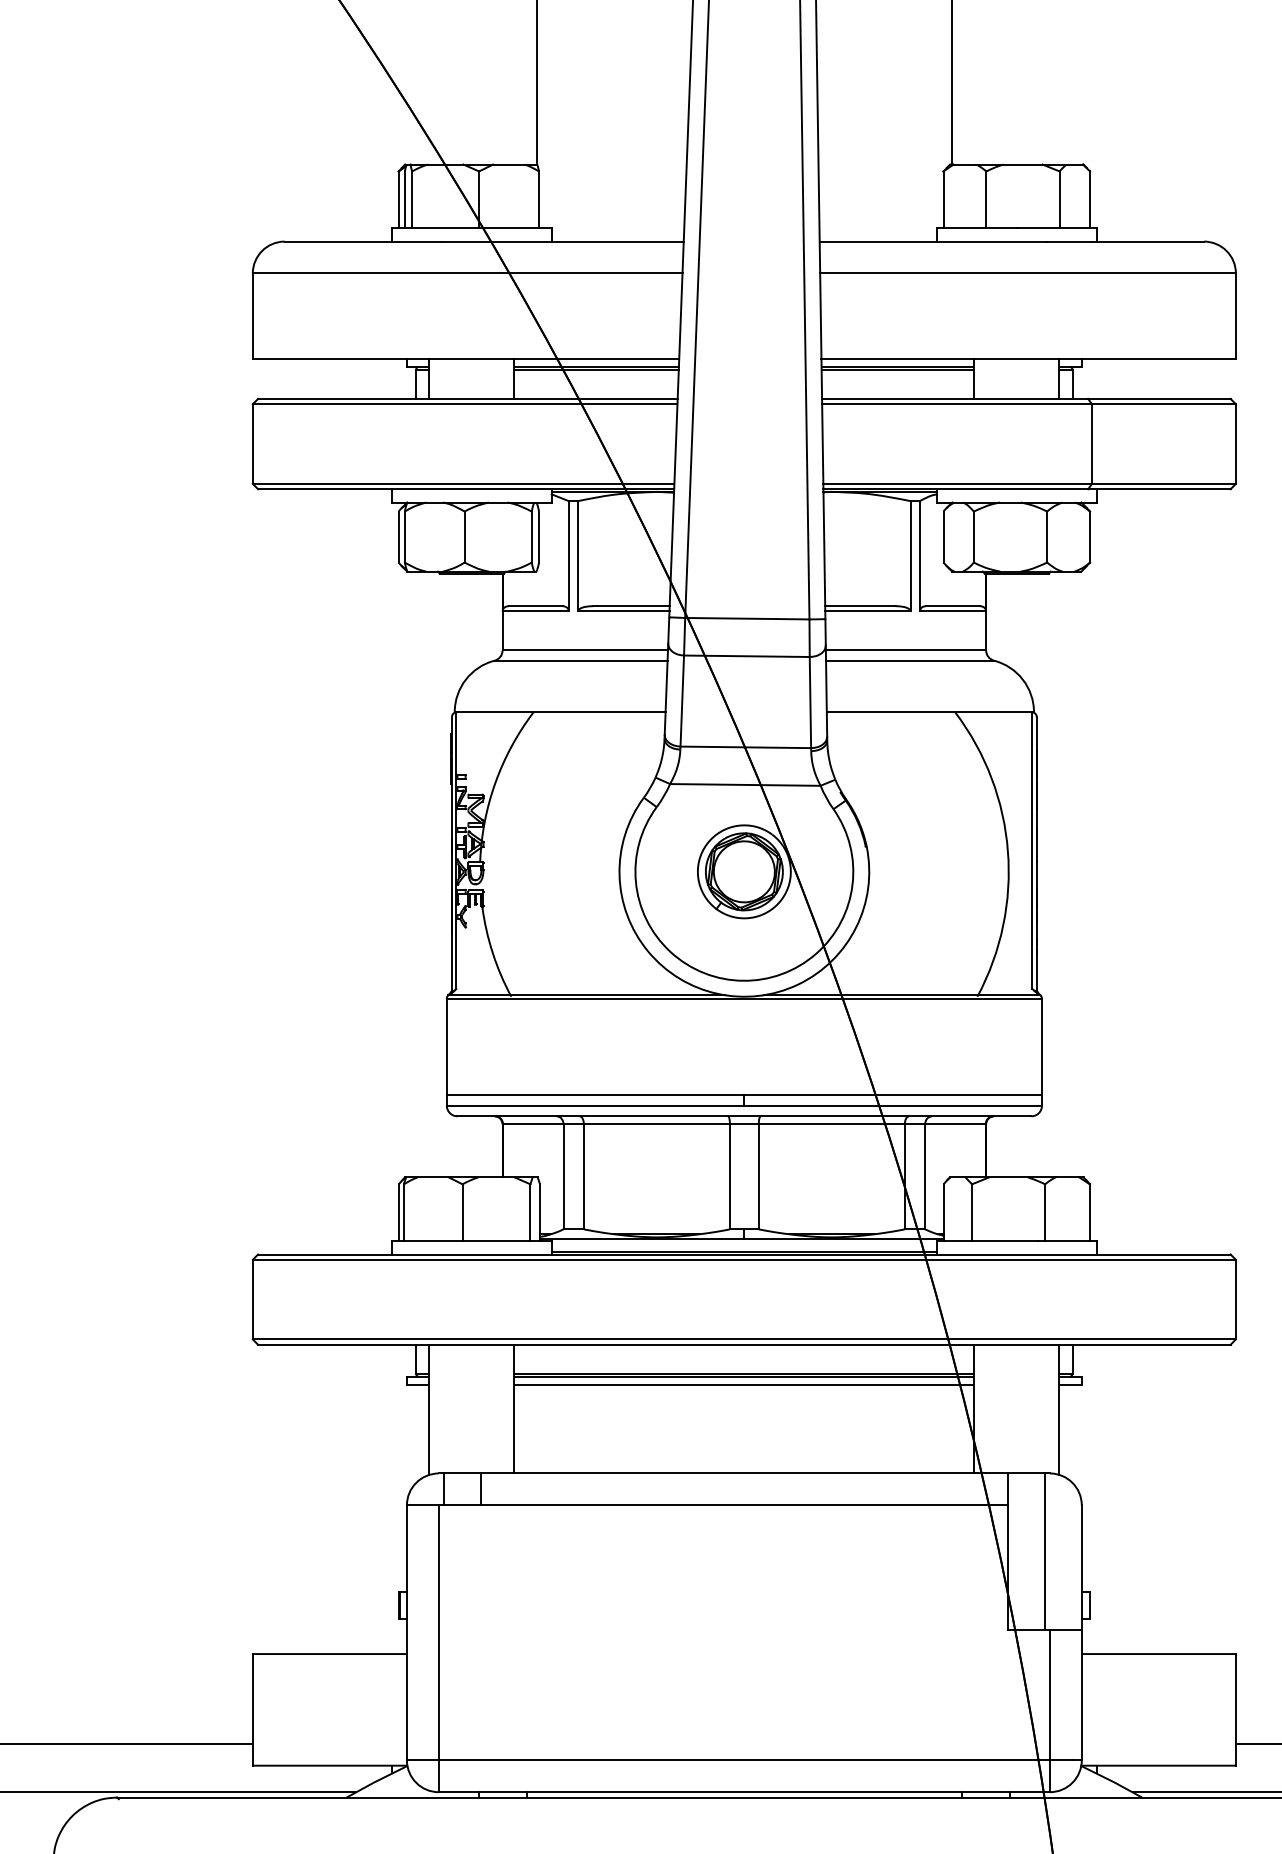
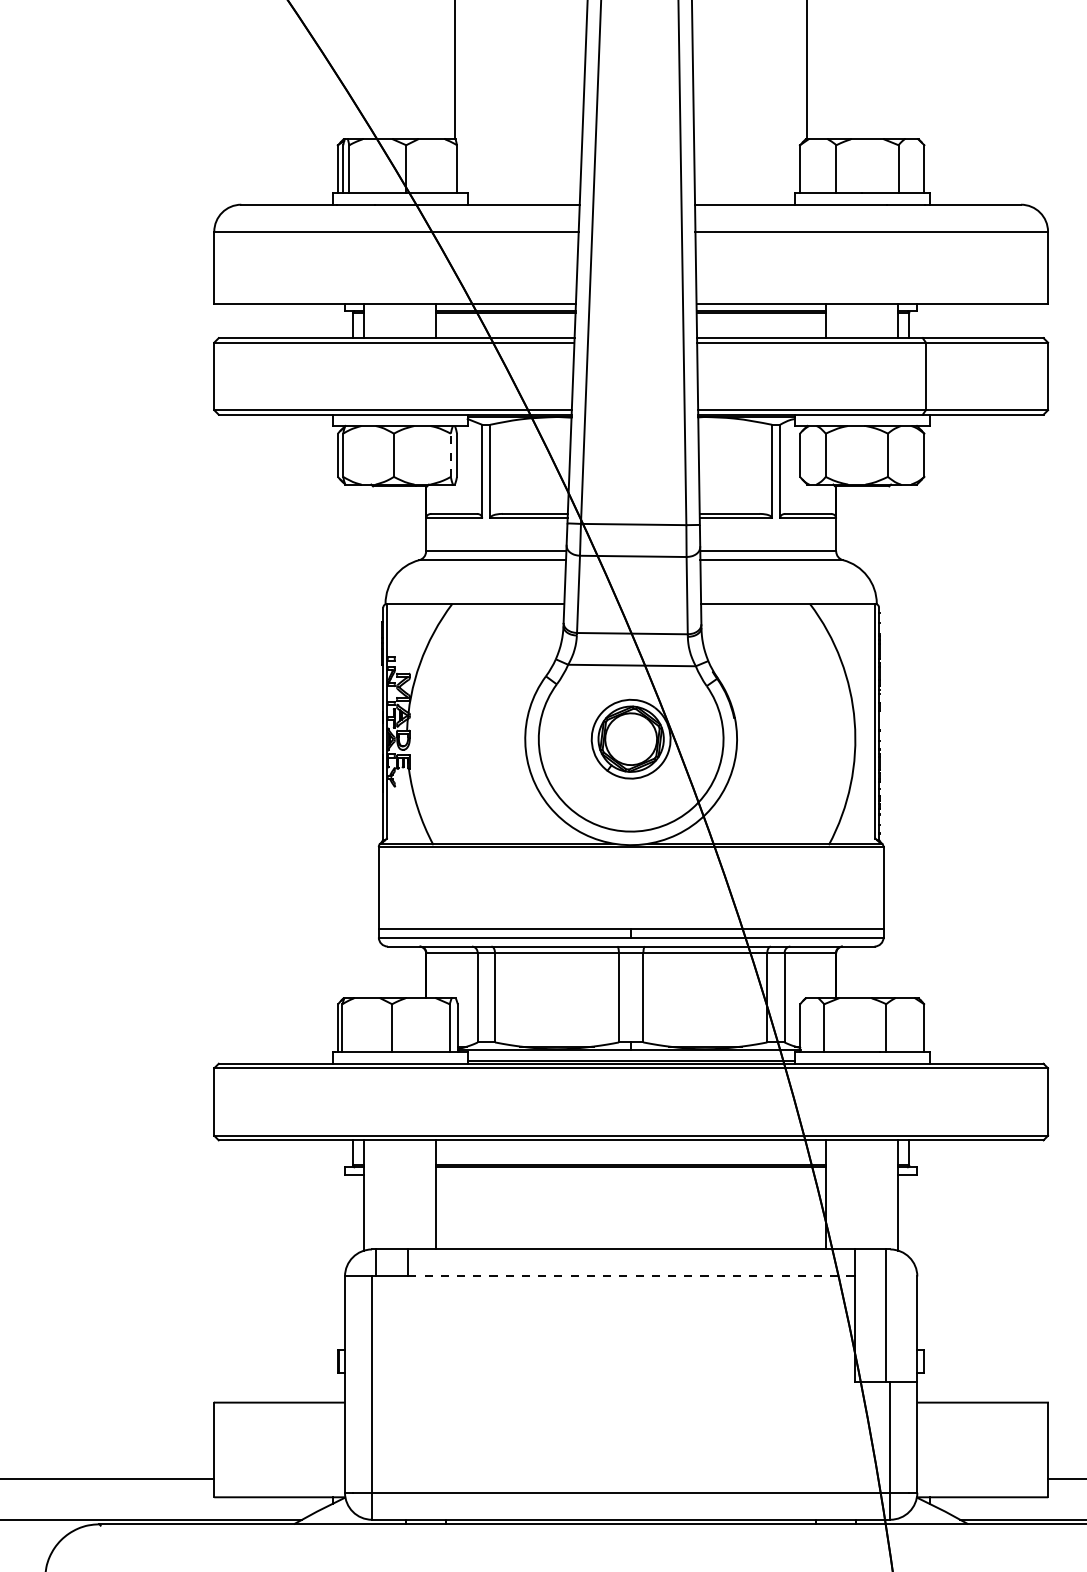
line: (531, 537) -> (450, 455), solid -> dashed
line: (744, 1385) -> (631, 1174), removed
line: (743, 1505) -> (630, 1276), solid -> dashed

